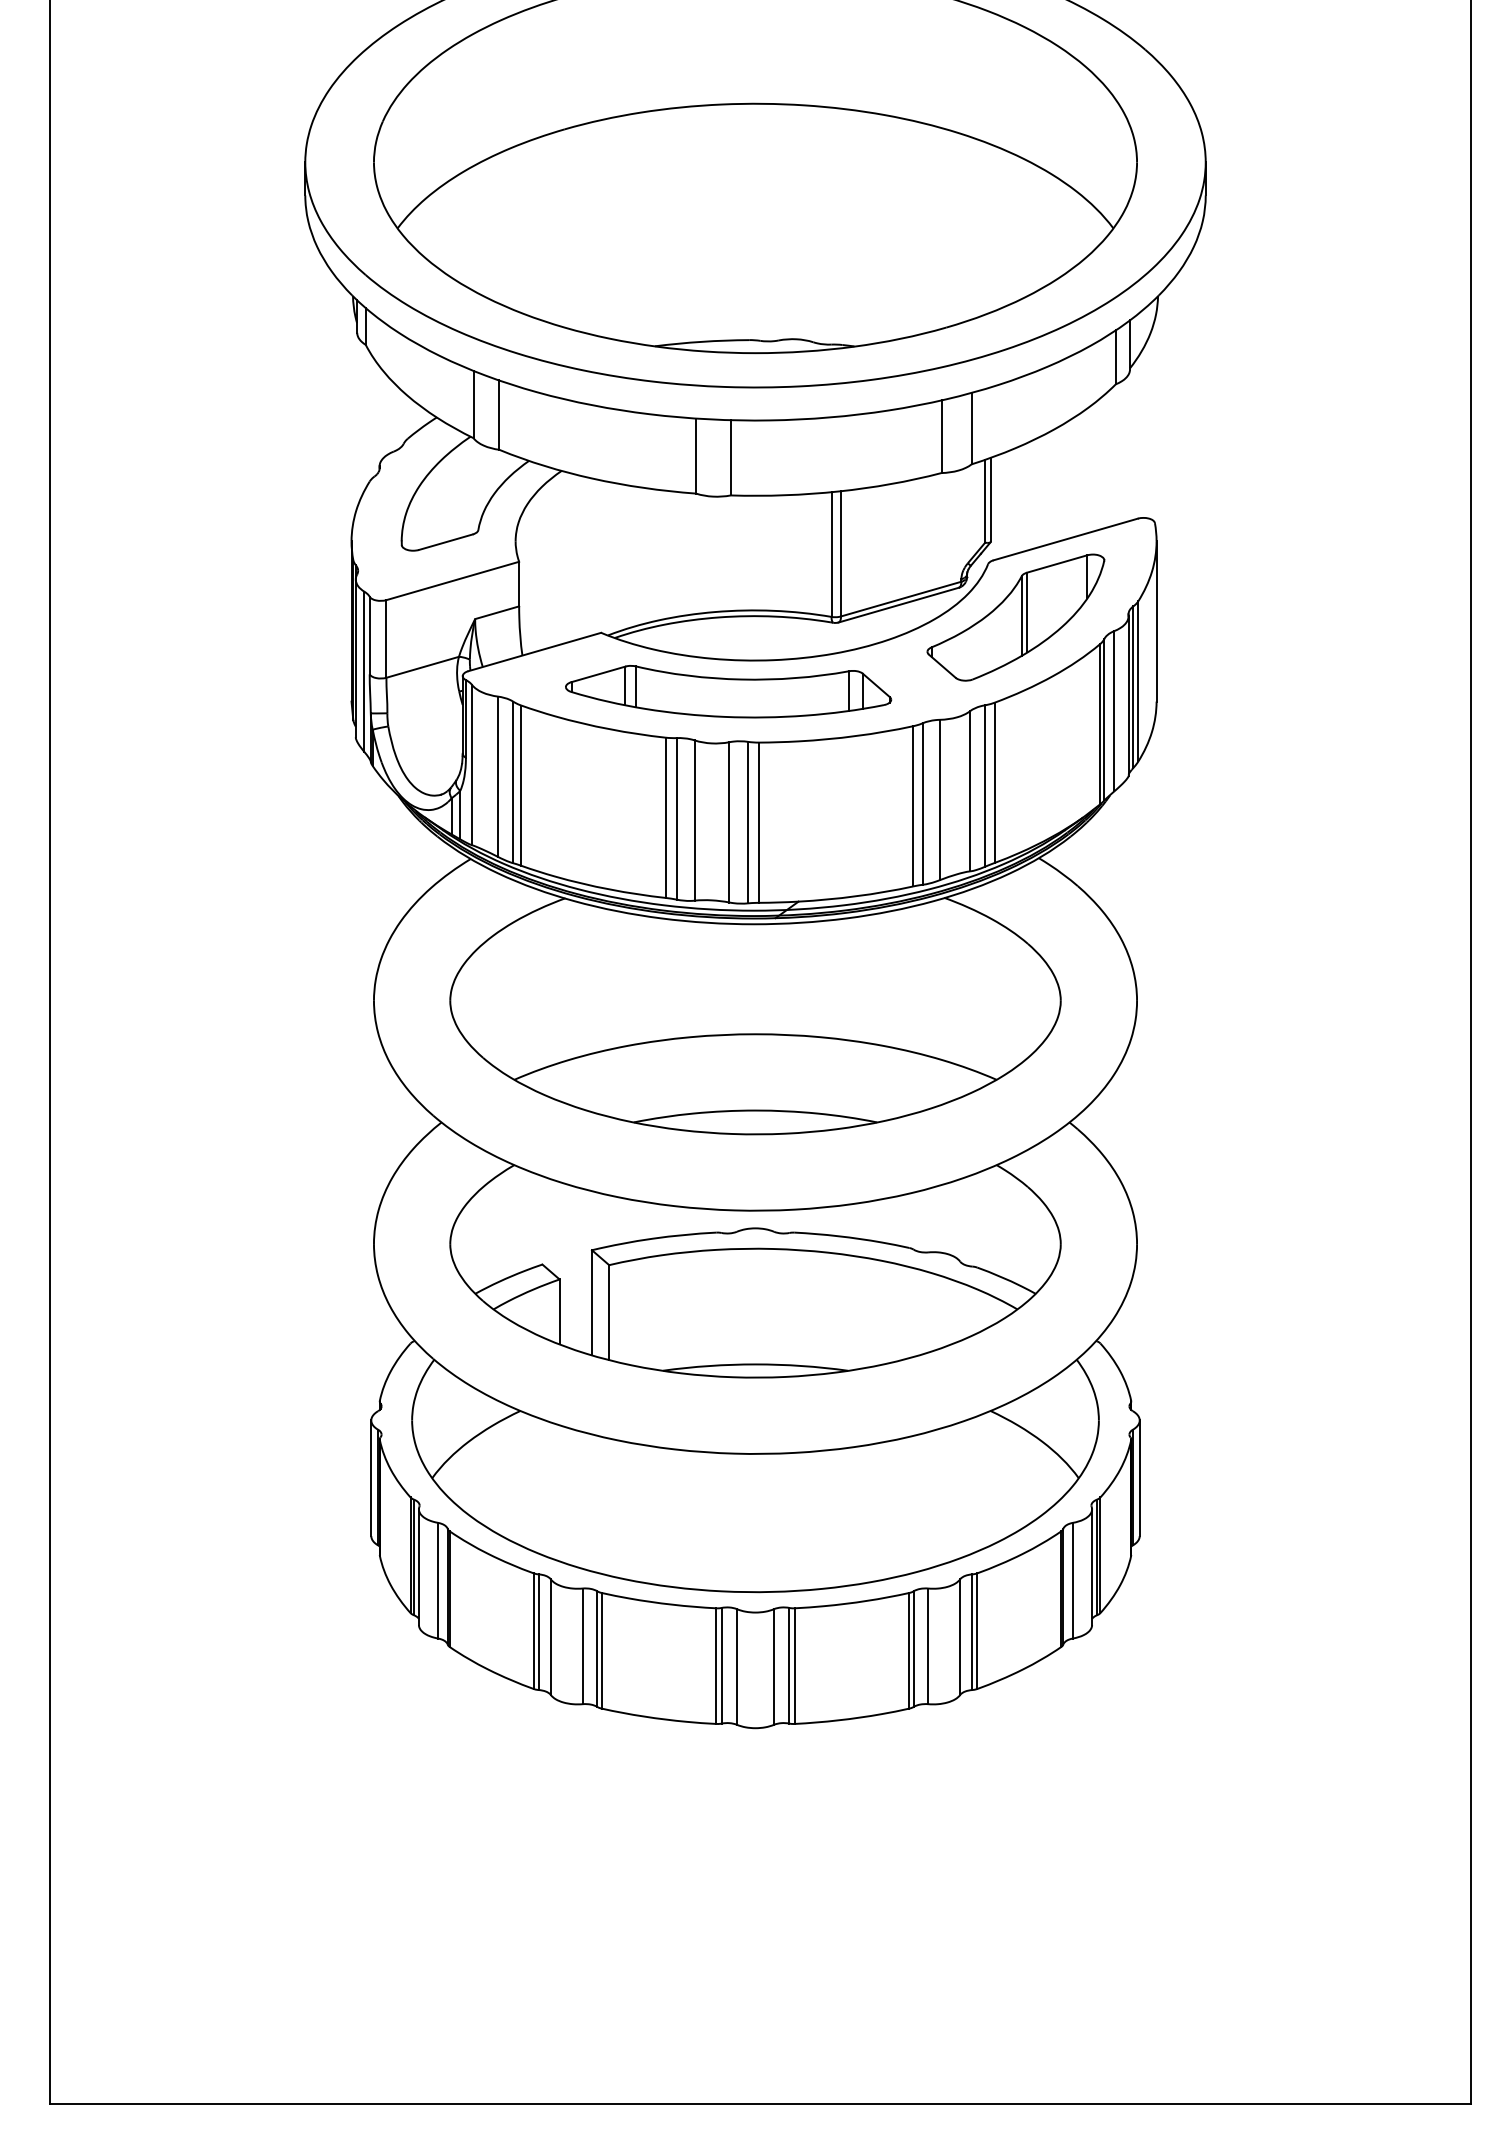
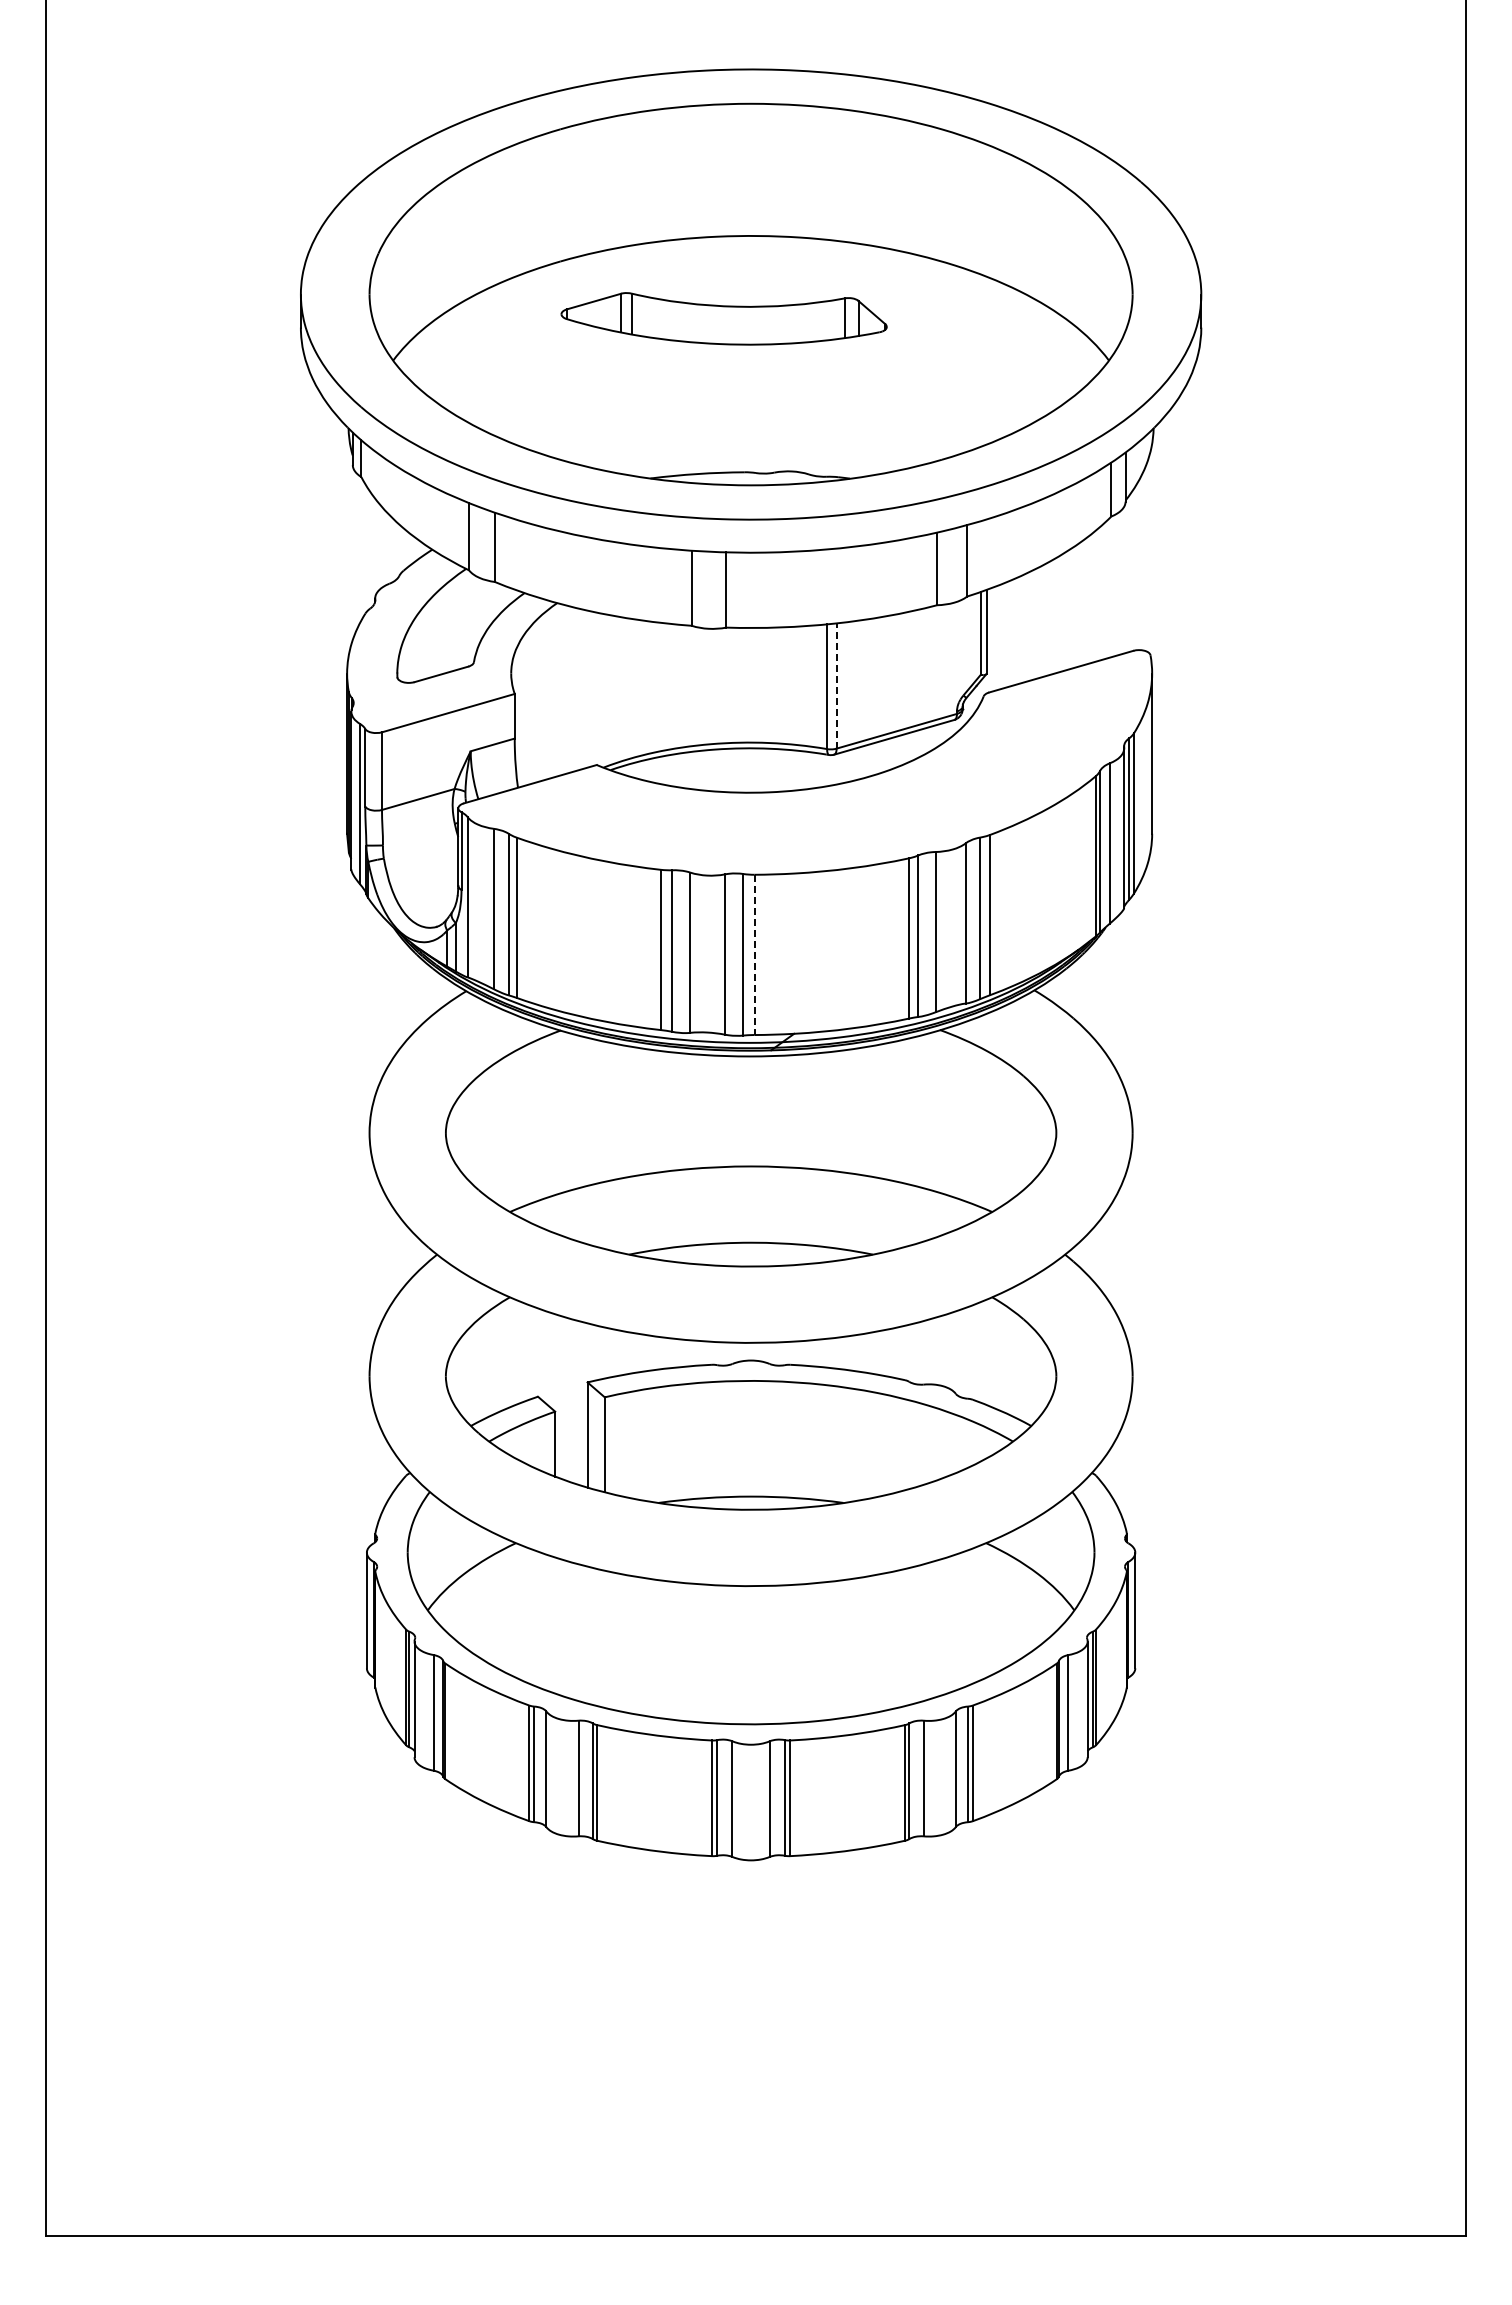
line: (840, 554) -> (836, 686), solid -> dashed
part: (1015, 617) -> (1011, 749), removed
part: (727, 691) -> (723, 318), moved
line: (758, 823) -> (754, 955), solid -> dashed

